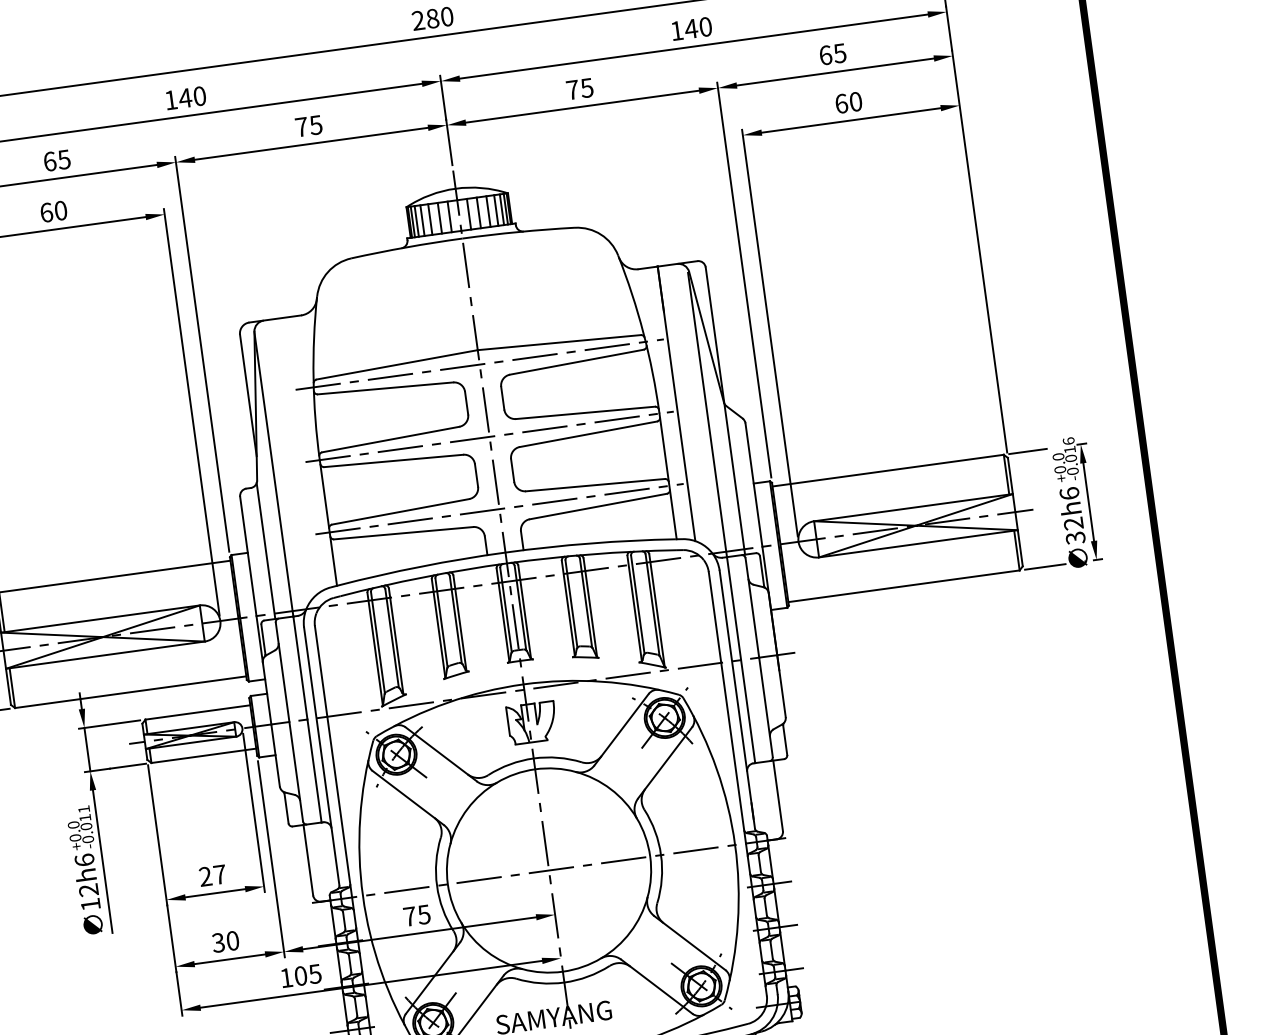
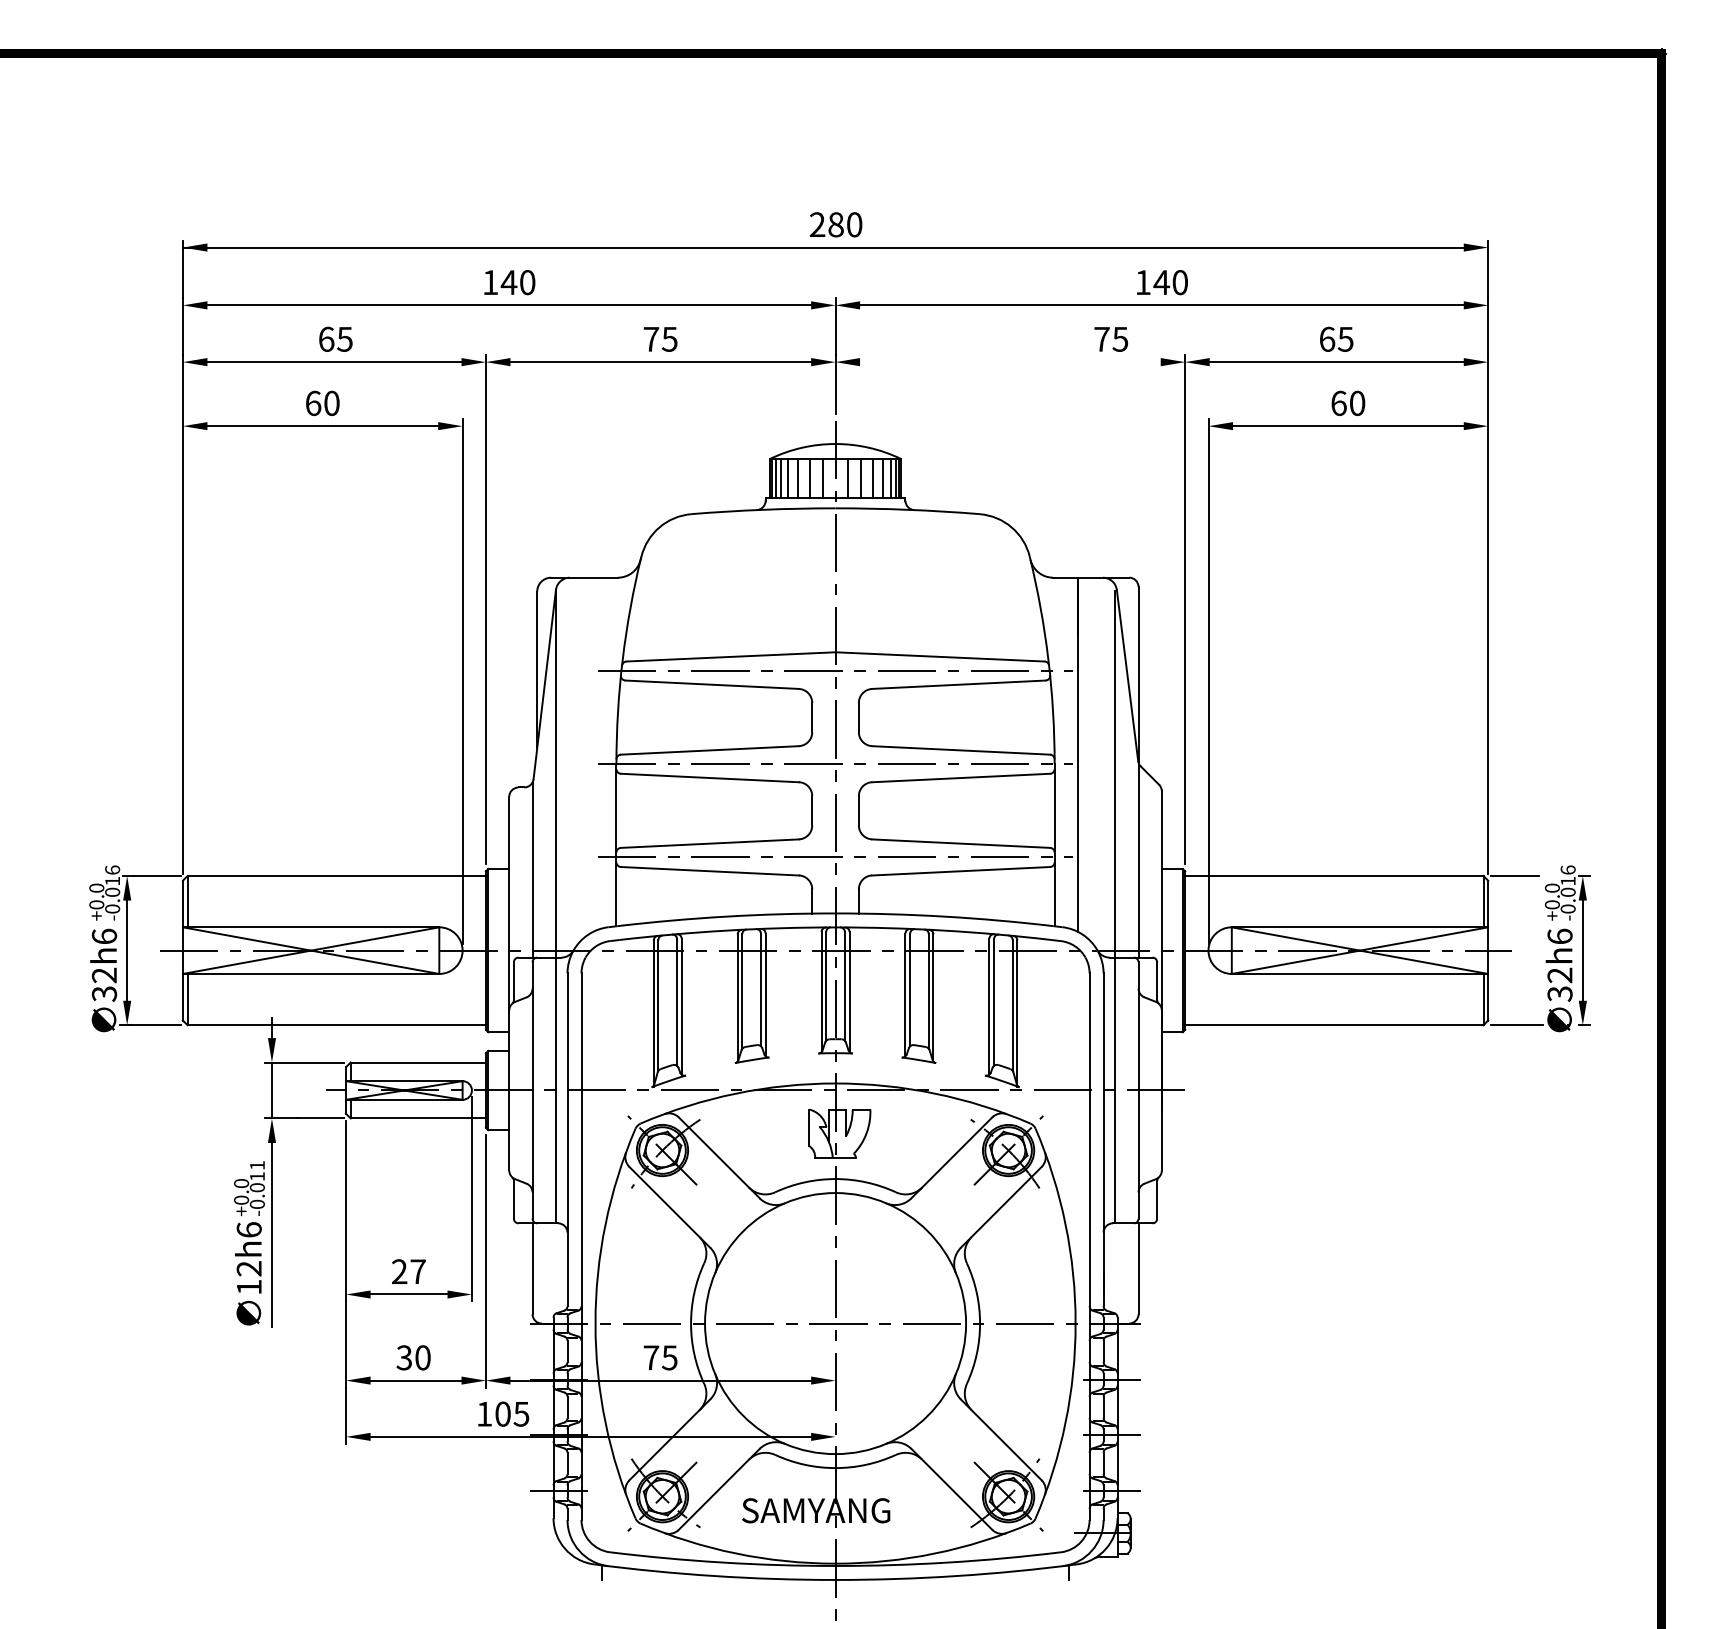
text: (580, 89) -> (1111, 339), moved
line: (582, 106) -> (1010, 362), removed

